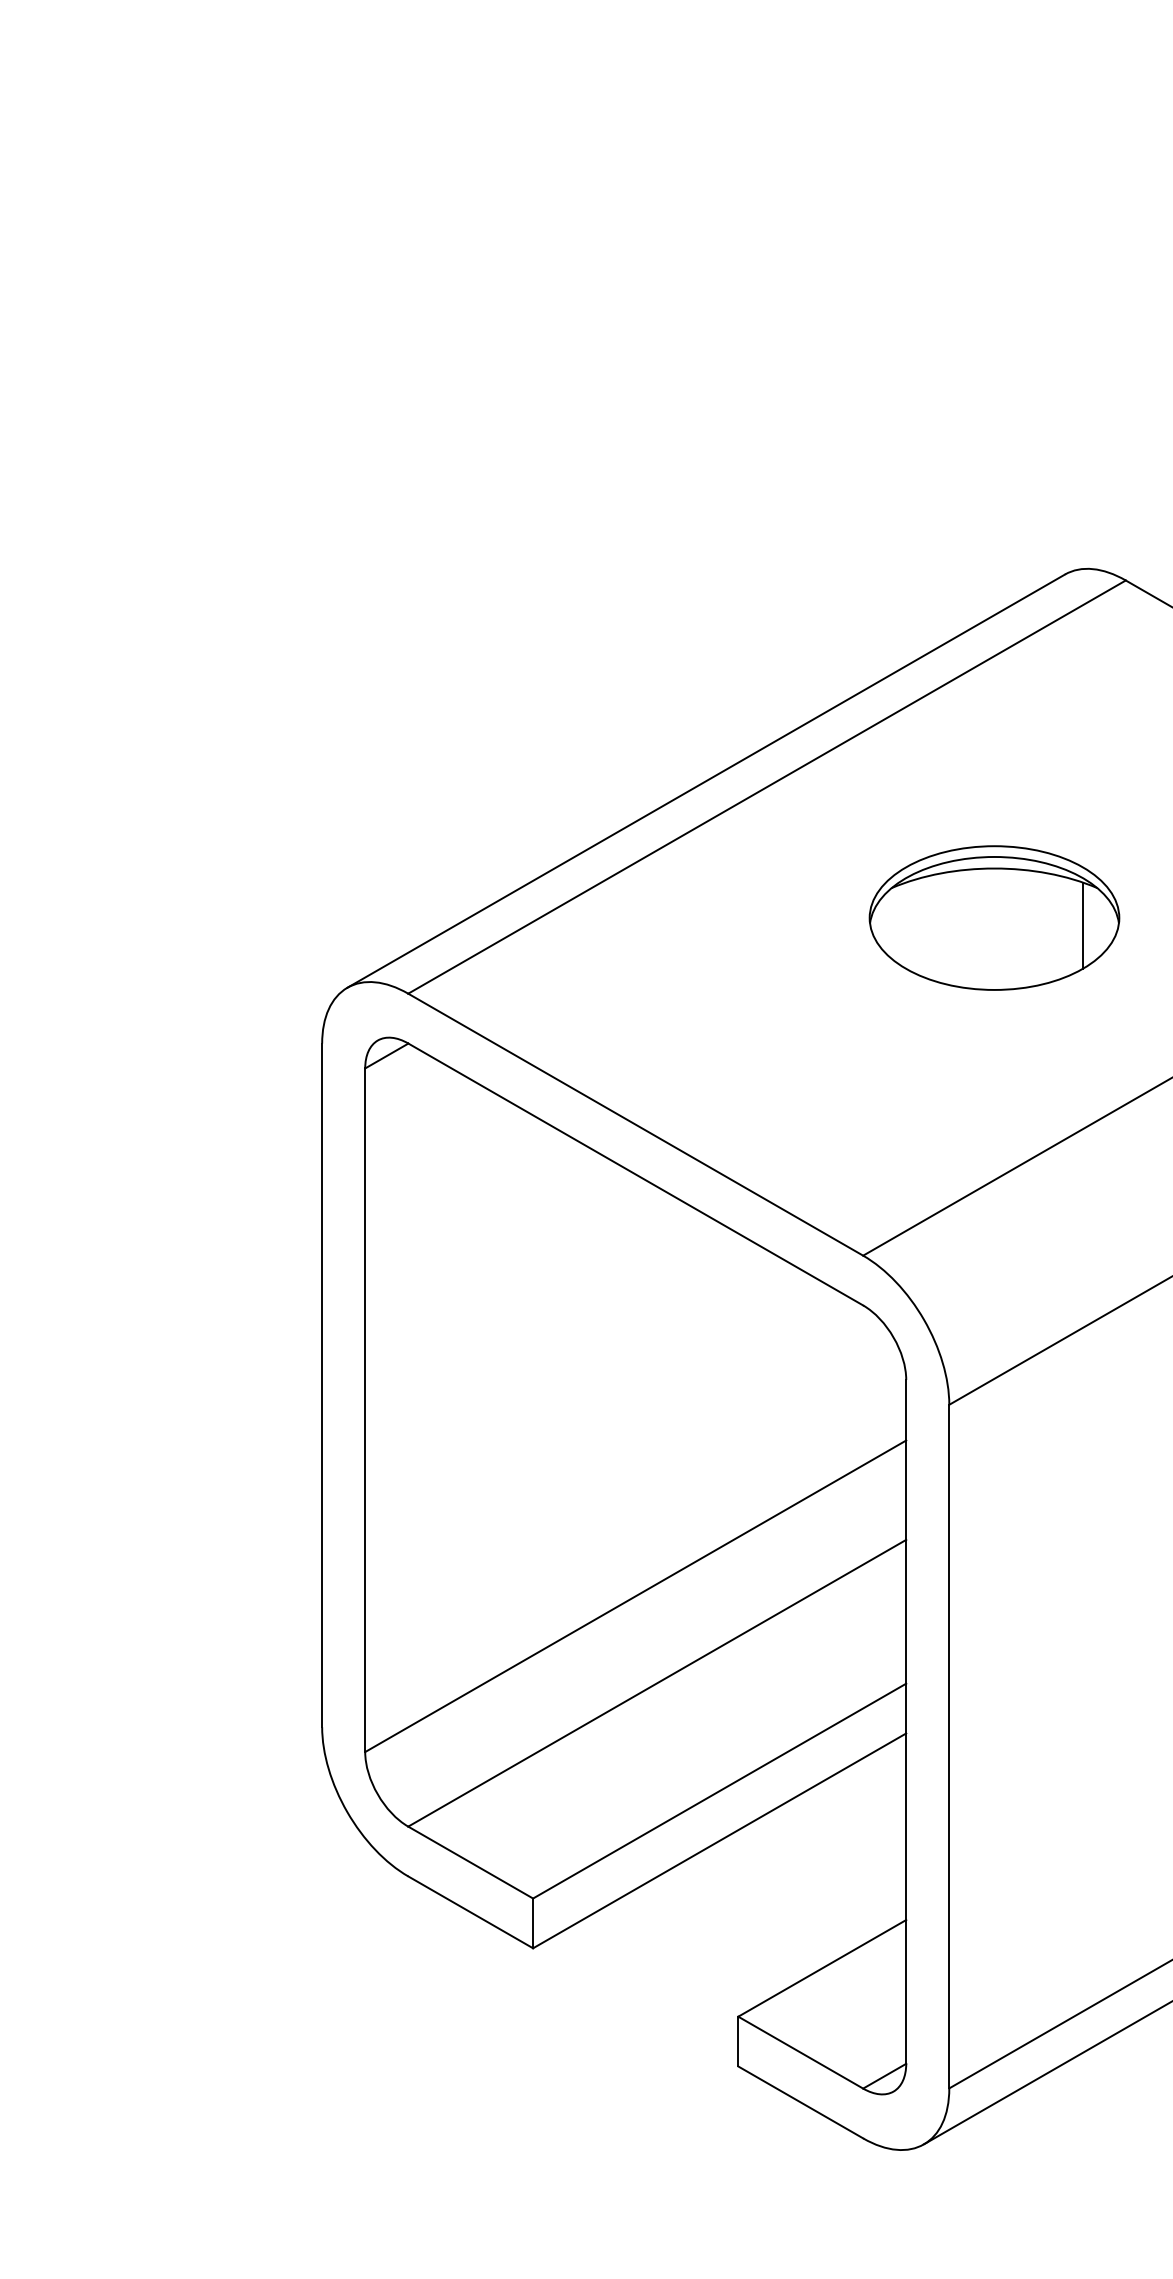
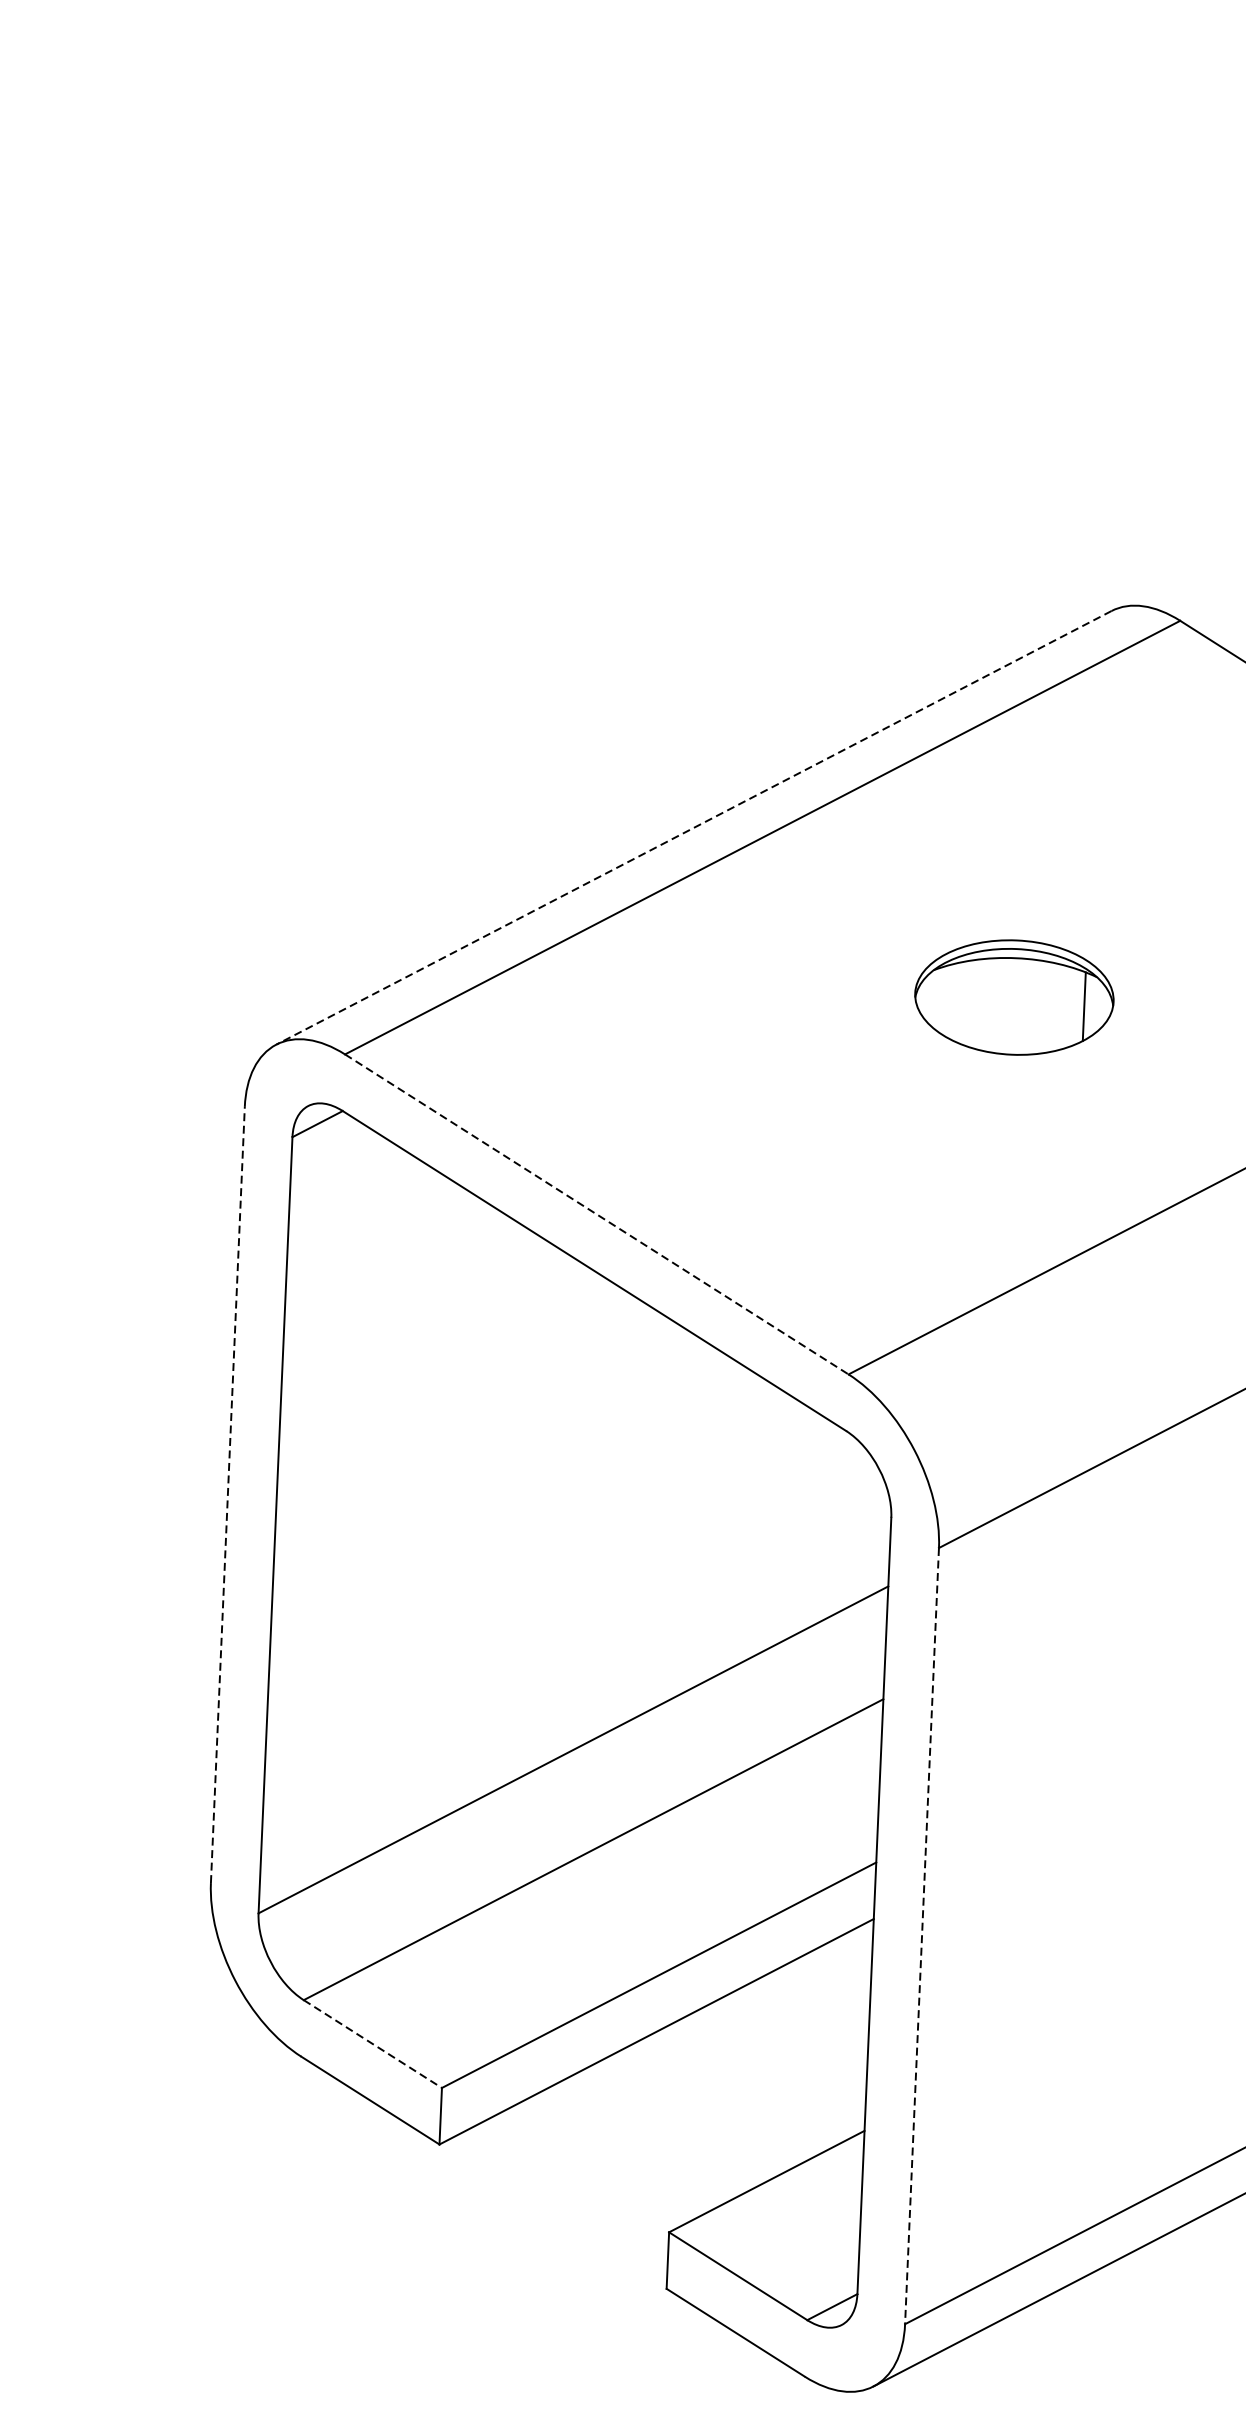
line: (705, 781) -> (693, 828), solid -> dashed
part: (994, 917) -> (1014, 996), size x0.7
line: (636, 1124) -> (597, 1214), solid -> dashed
line: (322, 1385) -> (228, 1495), solid -> dashed
line: (949, 1746) -> (922, 1936), solid -> dashed
line: (471, 1862) -> (373, 2044), solid -> dashed

